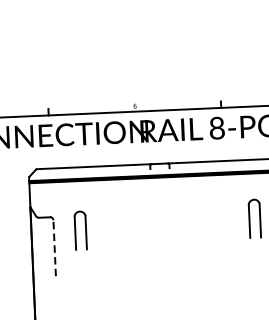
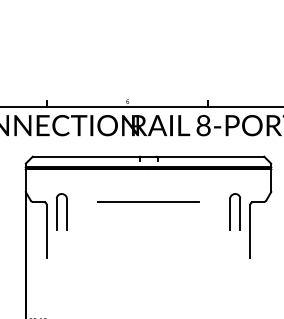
line: (161, 212) -> (148, 202), added
part: (80, 230) -> (61, 211), moved
line: (54, 247) -> (46, 230), dashed -> solid

